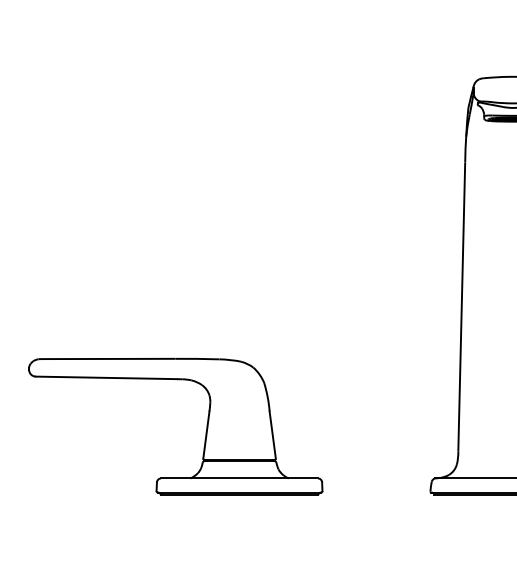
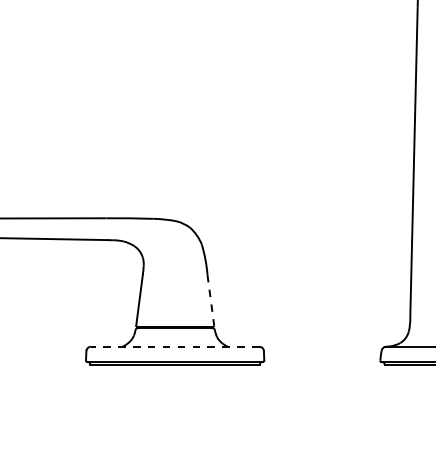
line: (272, 435) -> (210, 300), solid -> dashed
line: (239, 478) -> (175, 346), solid -> dashed

